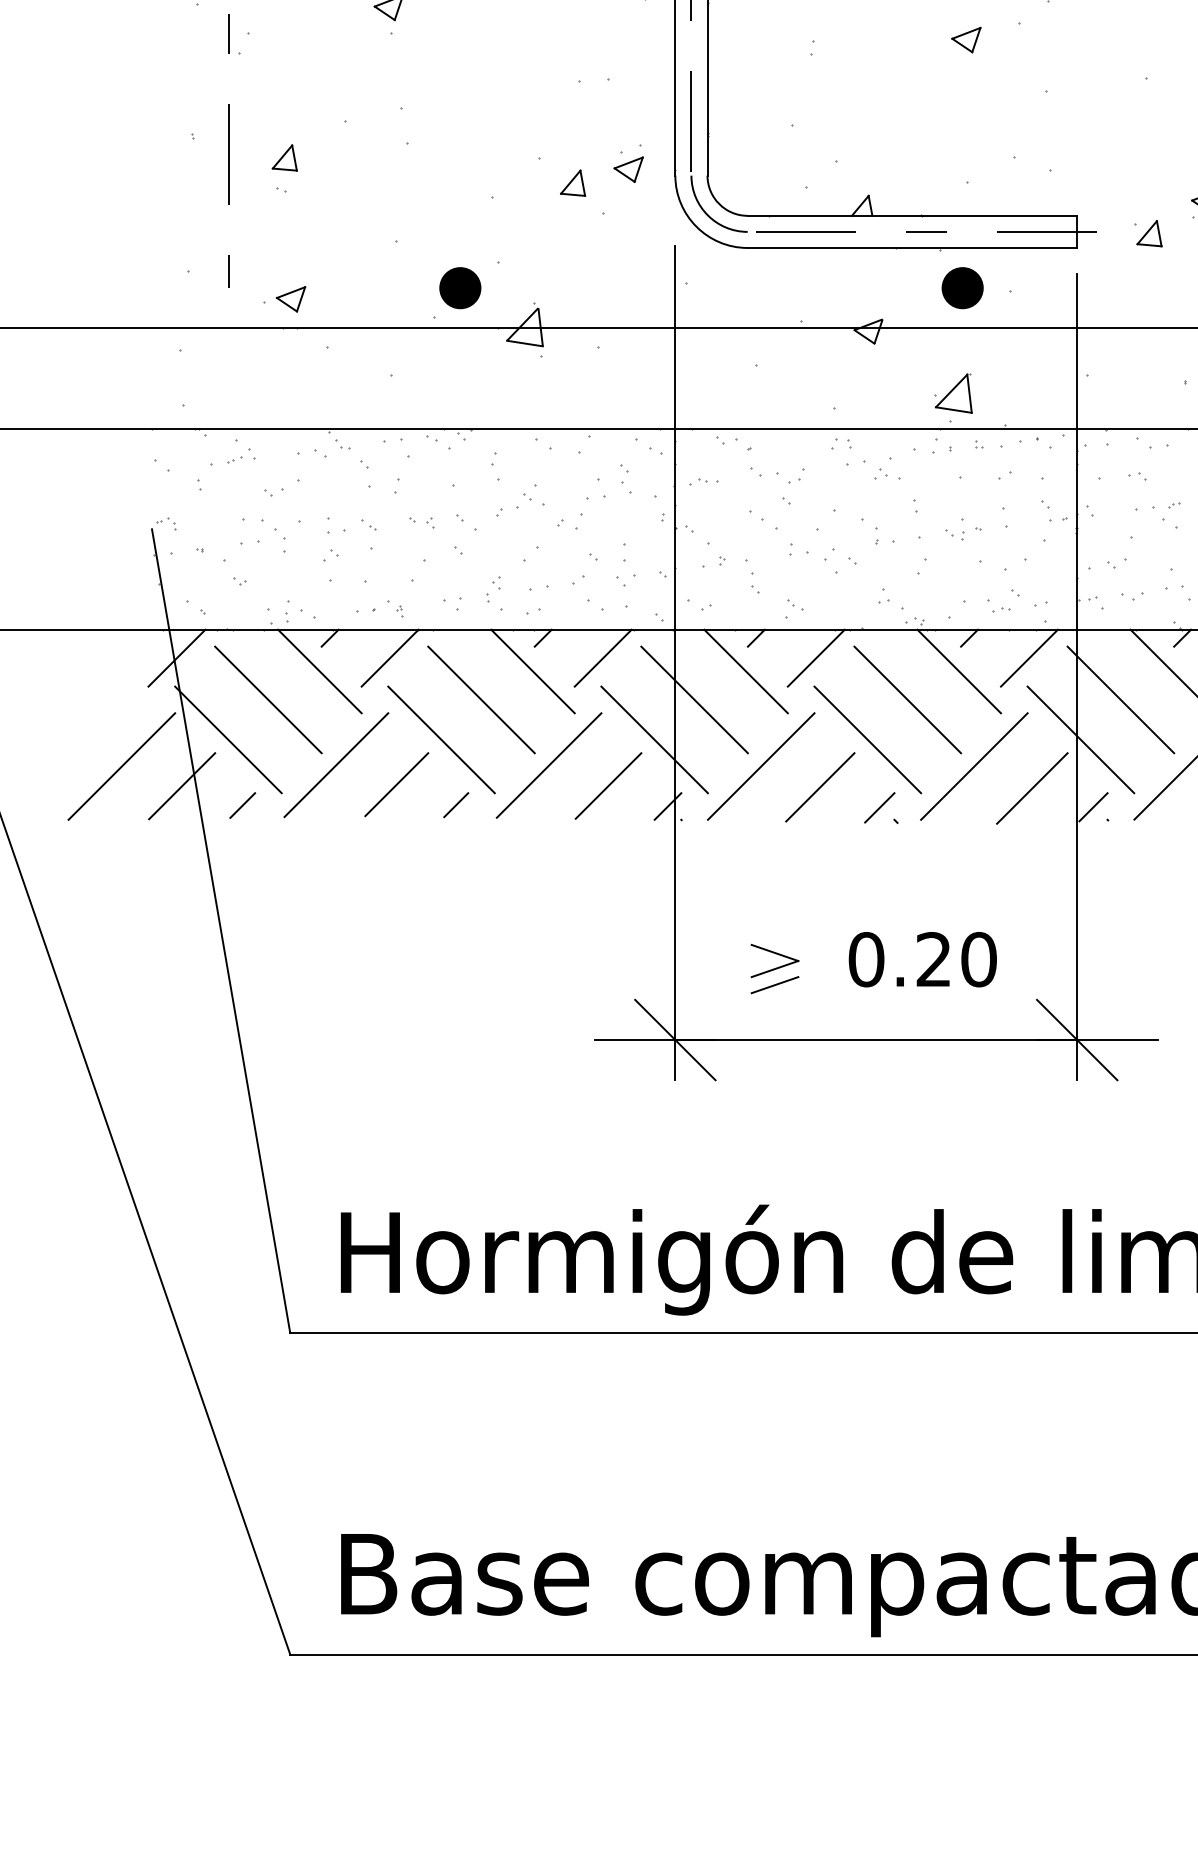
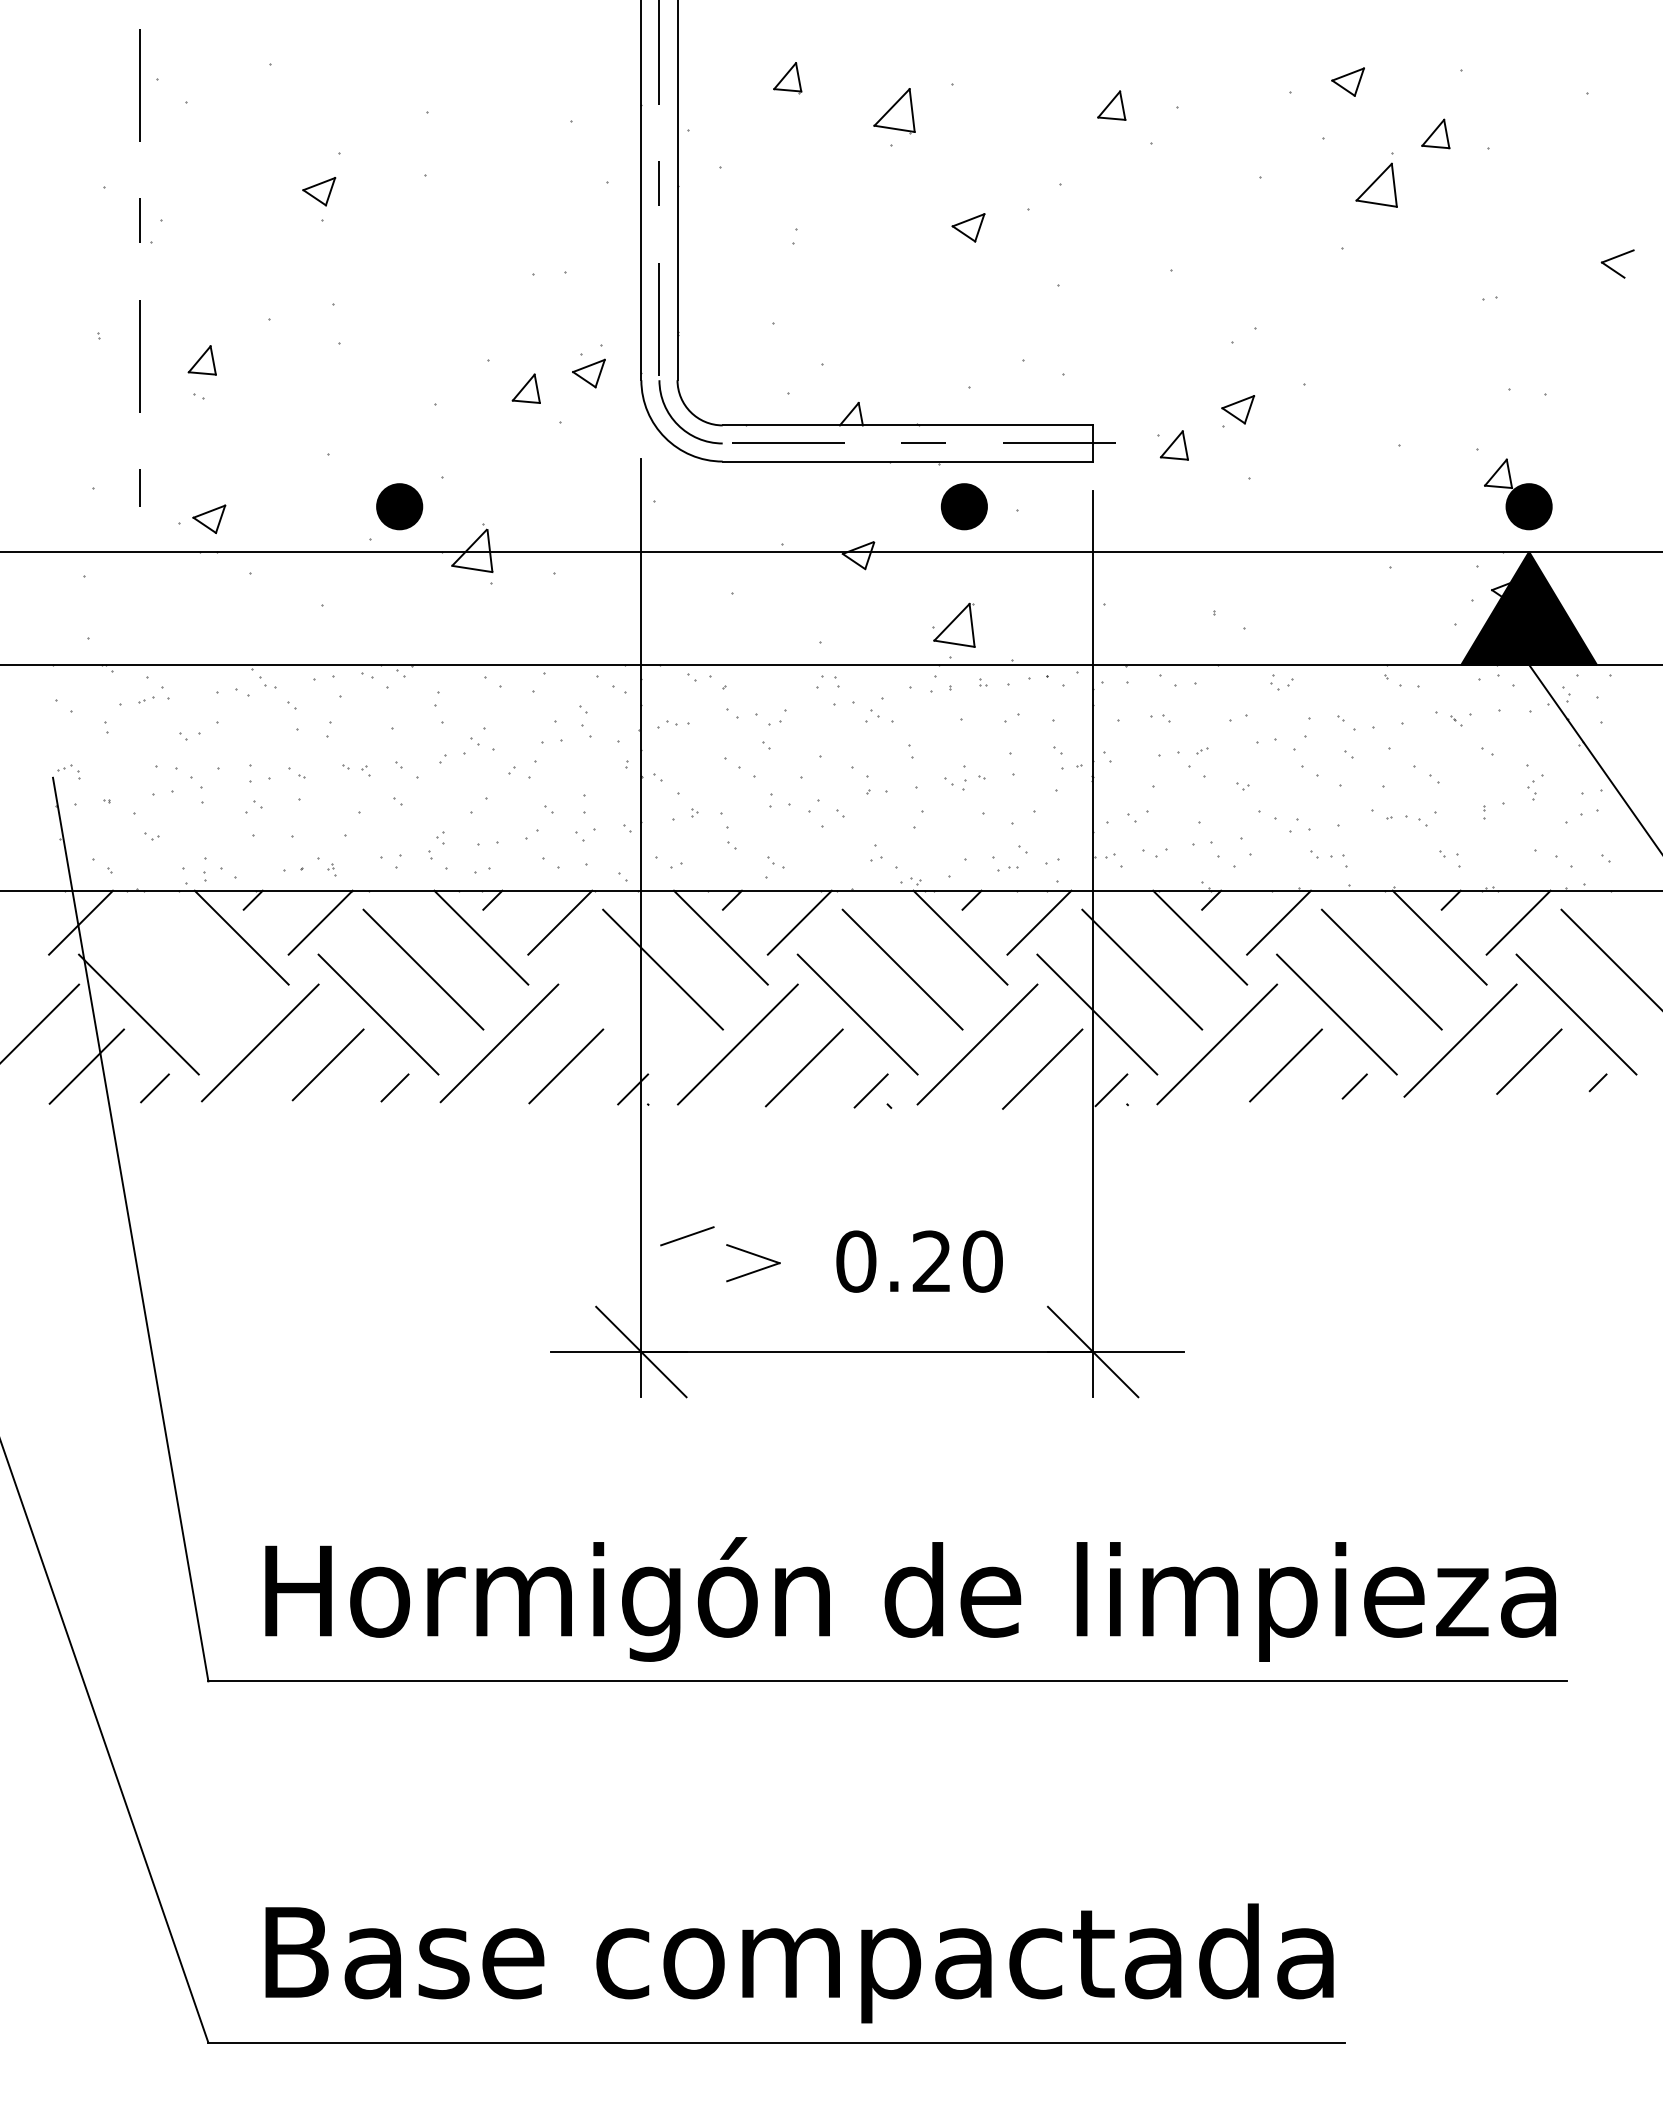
line: (268, 699) -> (183, 969), removed
line: (655, 739) -> (618, 1014), removed
line: (775, 985) -> (687, 1236), moved

